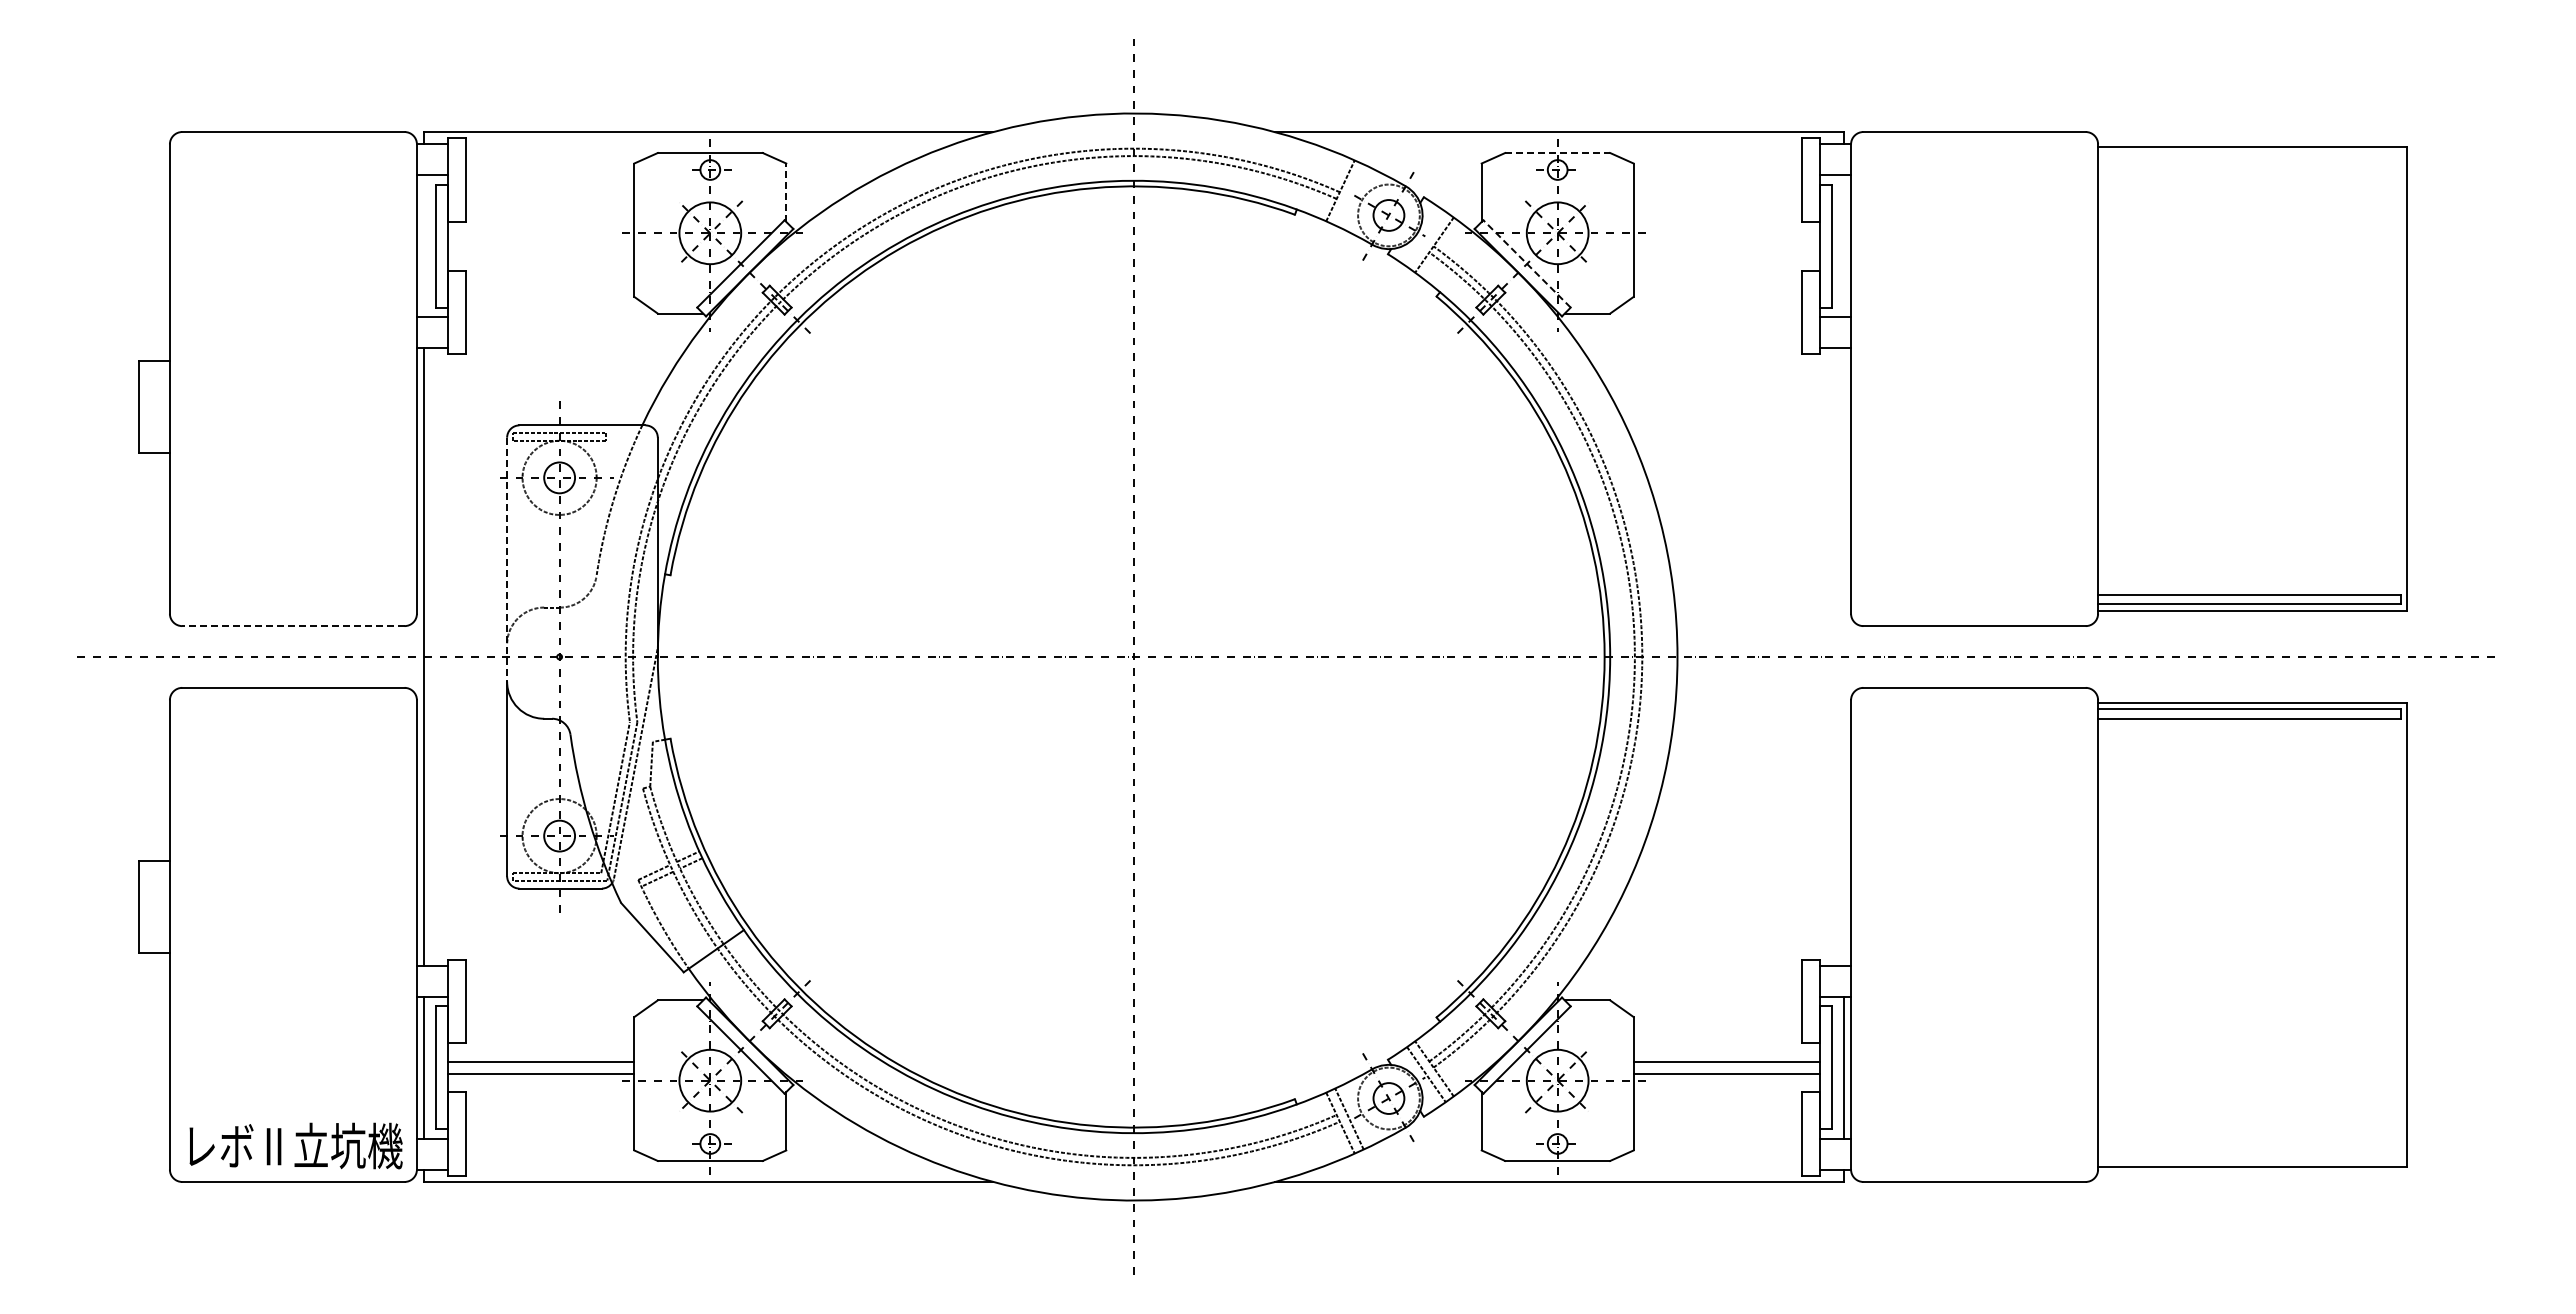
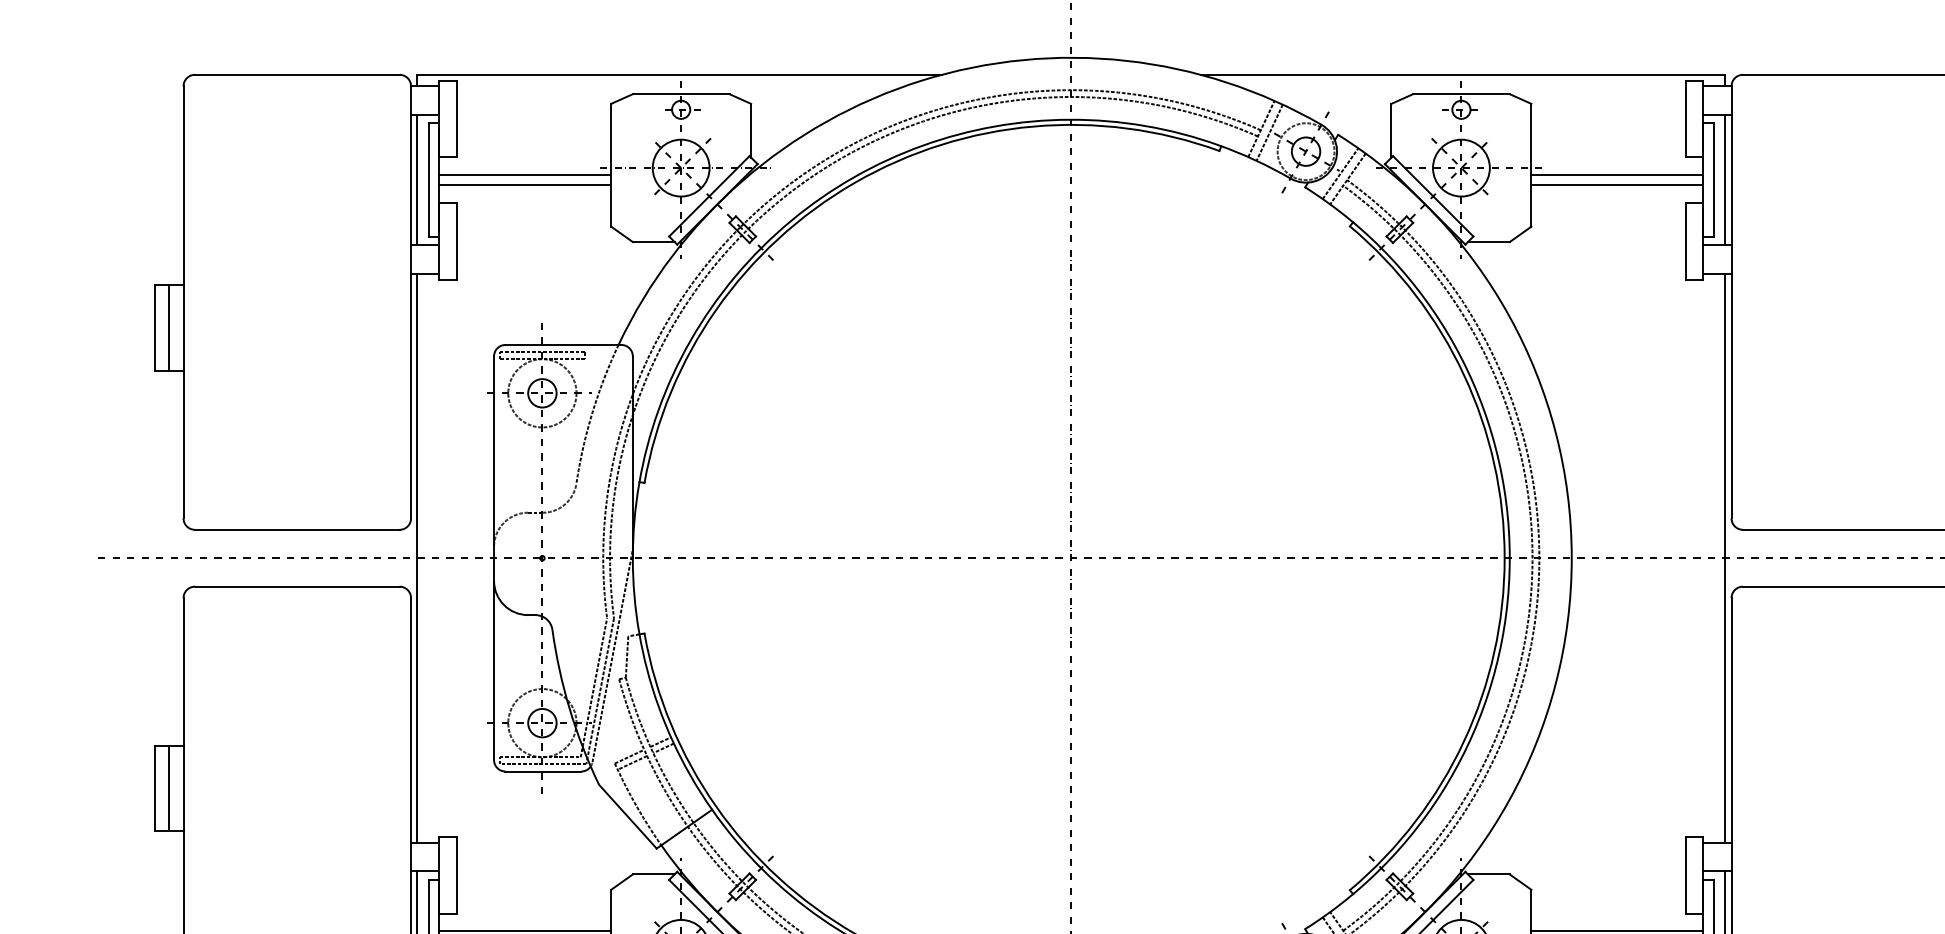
line: (1558, 153) -> (1462, 94), dashed -> solid
line: (786, 192) -> (751, 130), dashed -> solid
line: (1349, 194) -> (1269, 132), added
line: (1426, 238) -> (1340, 172), added
line: (540, 240) -> (524, 174), added
line: (1726, 240) -> (1616, 174), added
line: (423, 246) -> (417, 180), added
line: (1844, 246) -> (1725, 180), added
line: (540, 252) -> (524, 185), added
line: (1726, 252) -> (1616, 185), added
line: (1527, 263) -> (1433, 195), dashed -> solid
line: (154, 406) -> (169, 327), added
line: (507, 559) -> (494, 468), dashed -> solid
line: (292, 626) -> (296, 530), dashed -> solid
line: (1844, 656) -> (1725, 557), added
line: (154, 906) -> (169, 787), added

